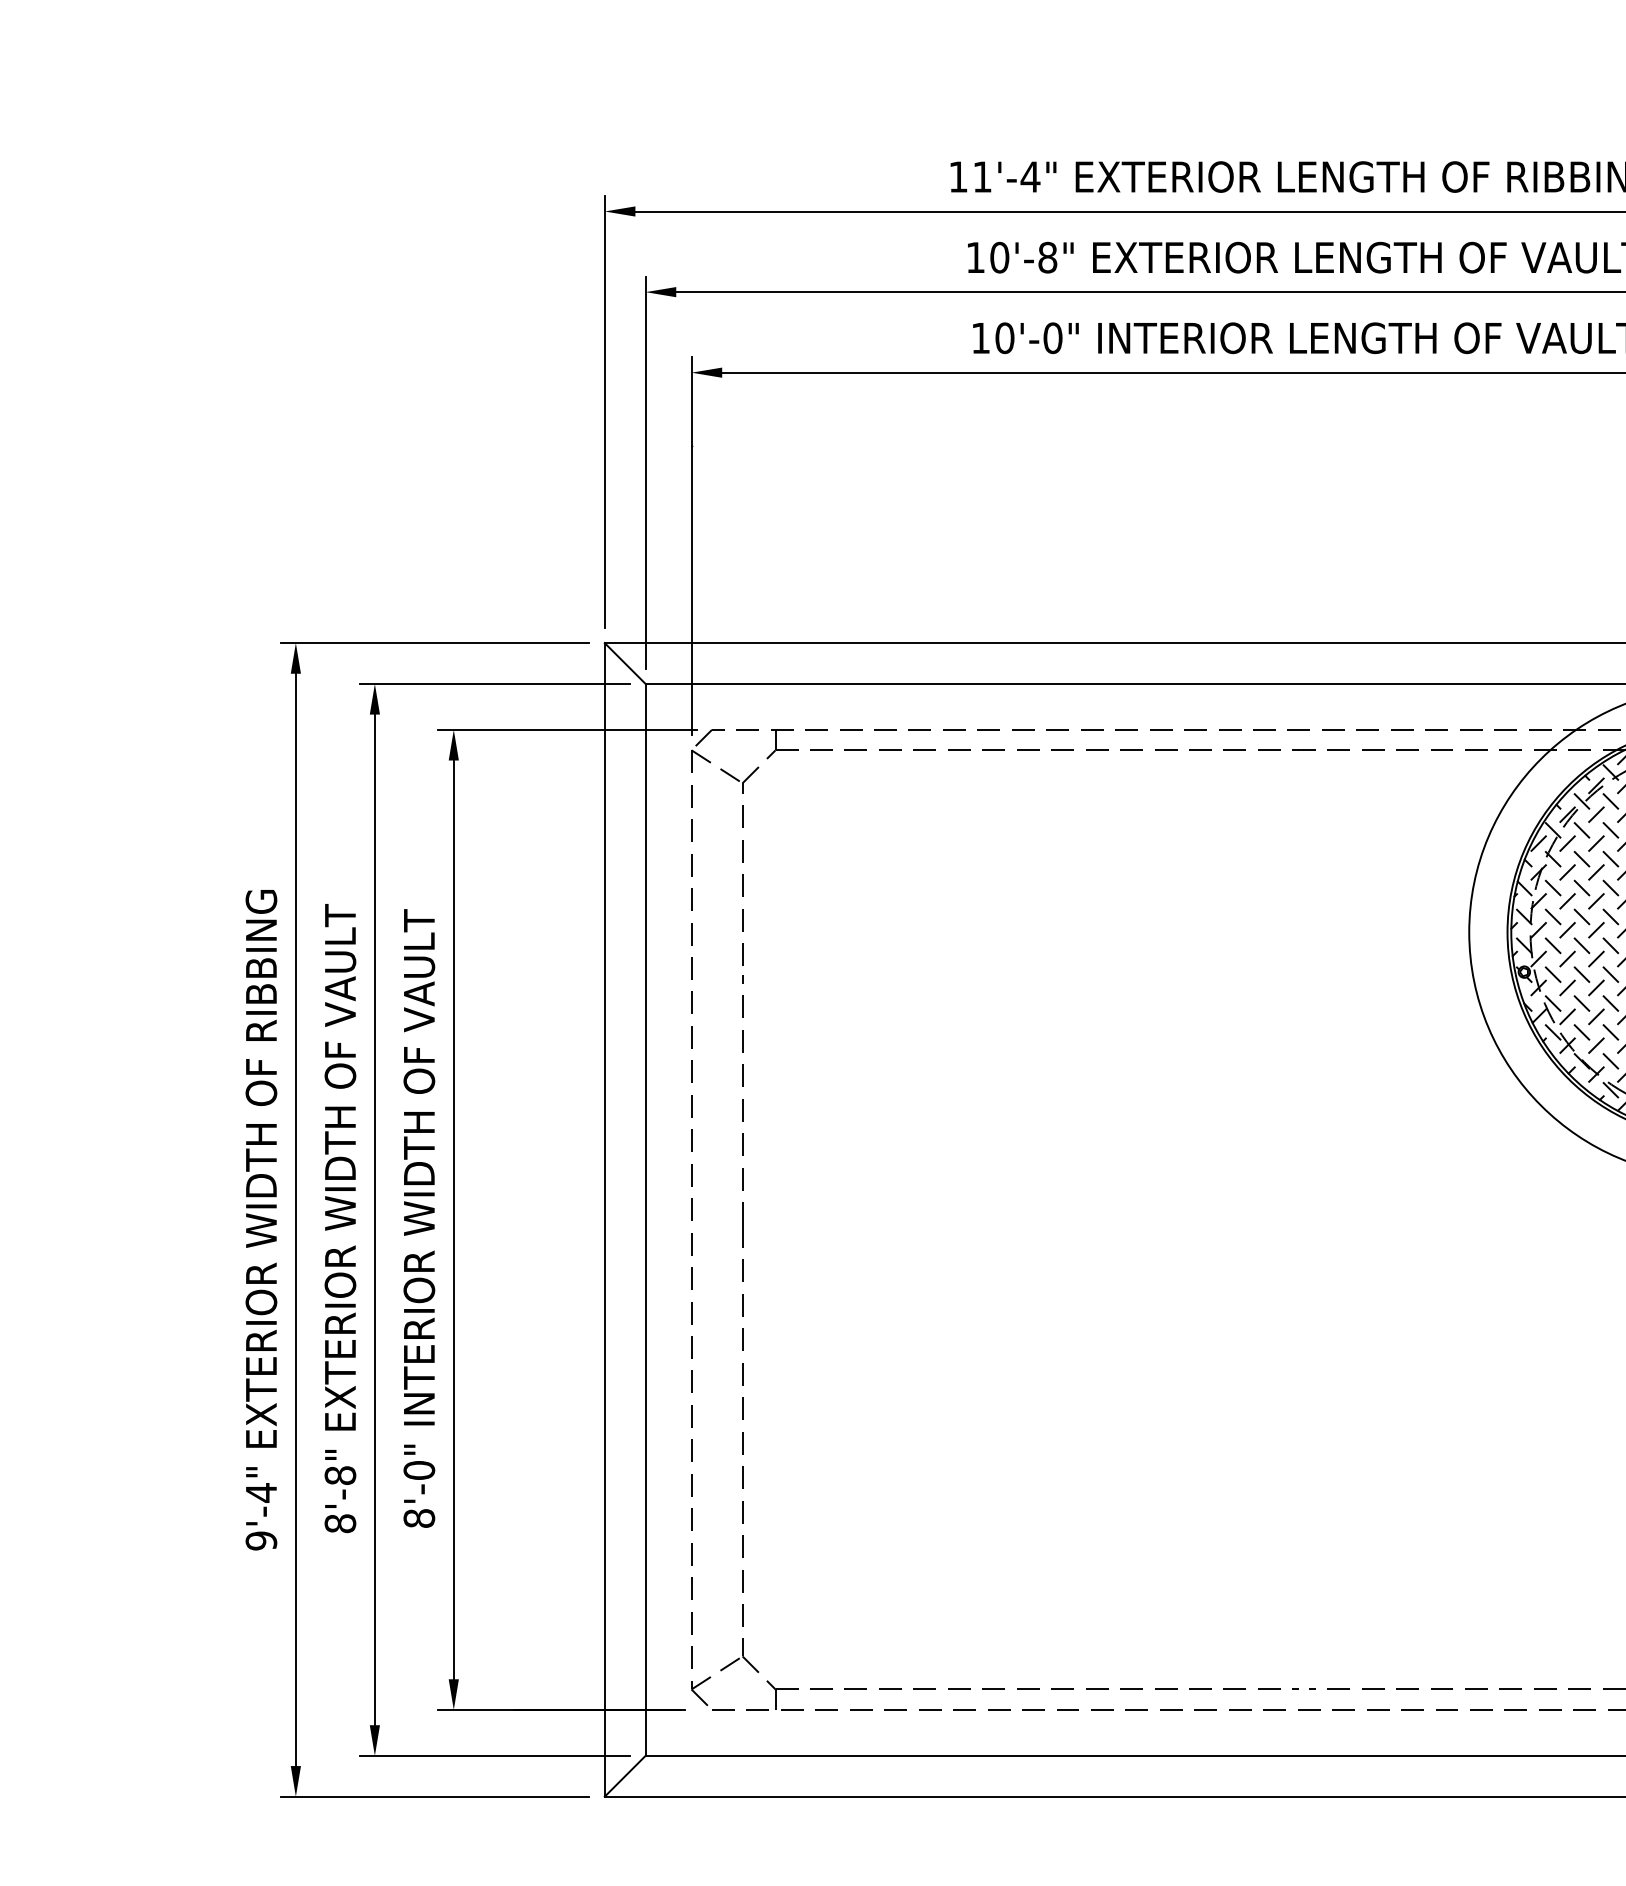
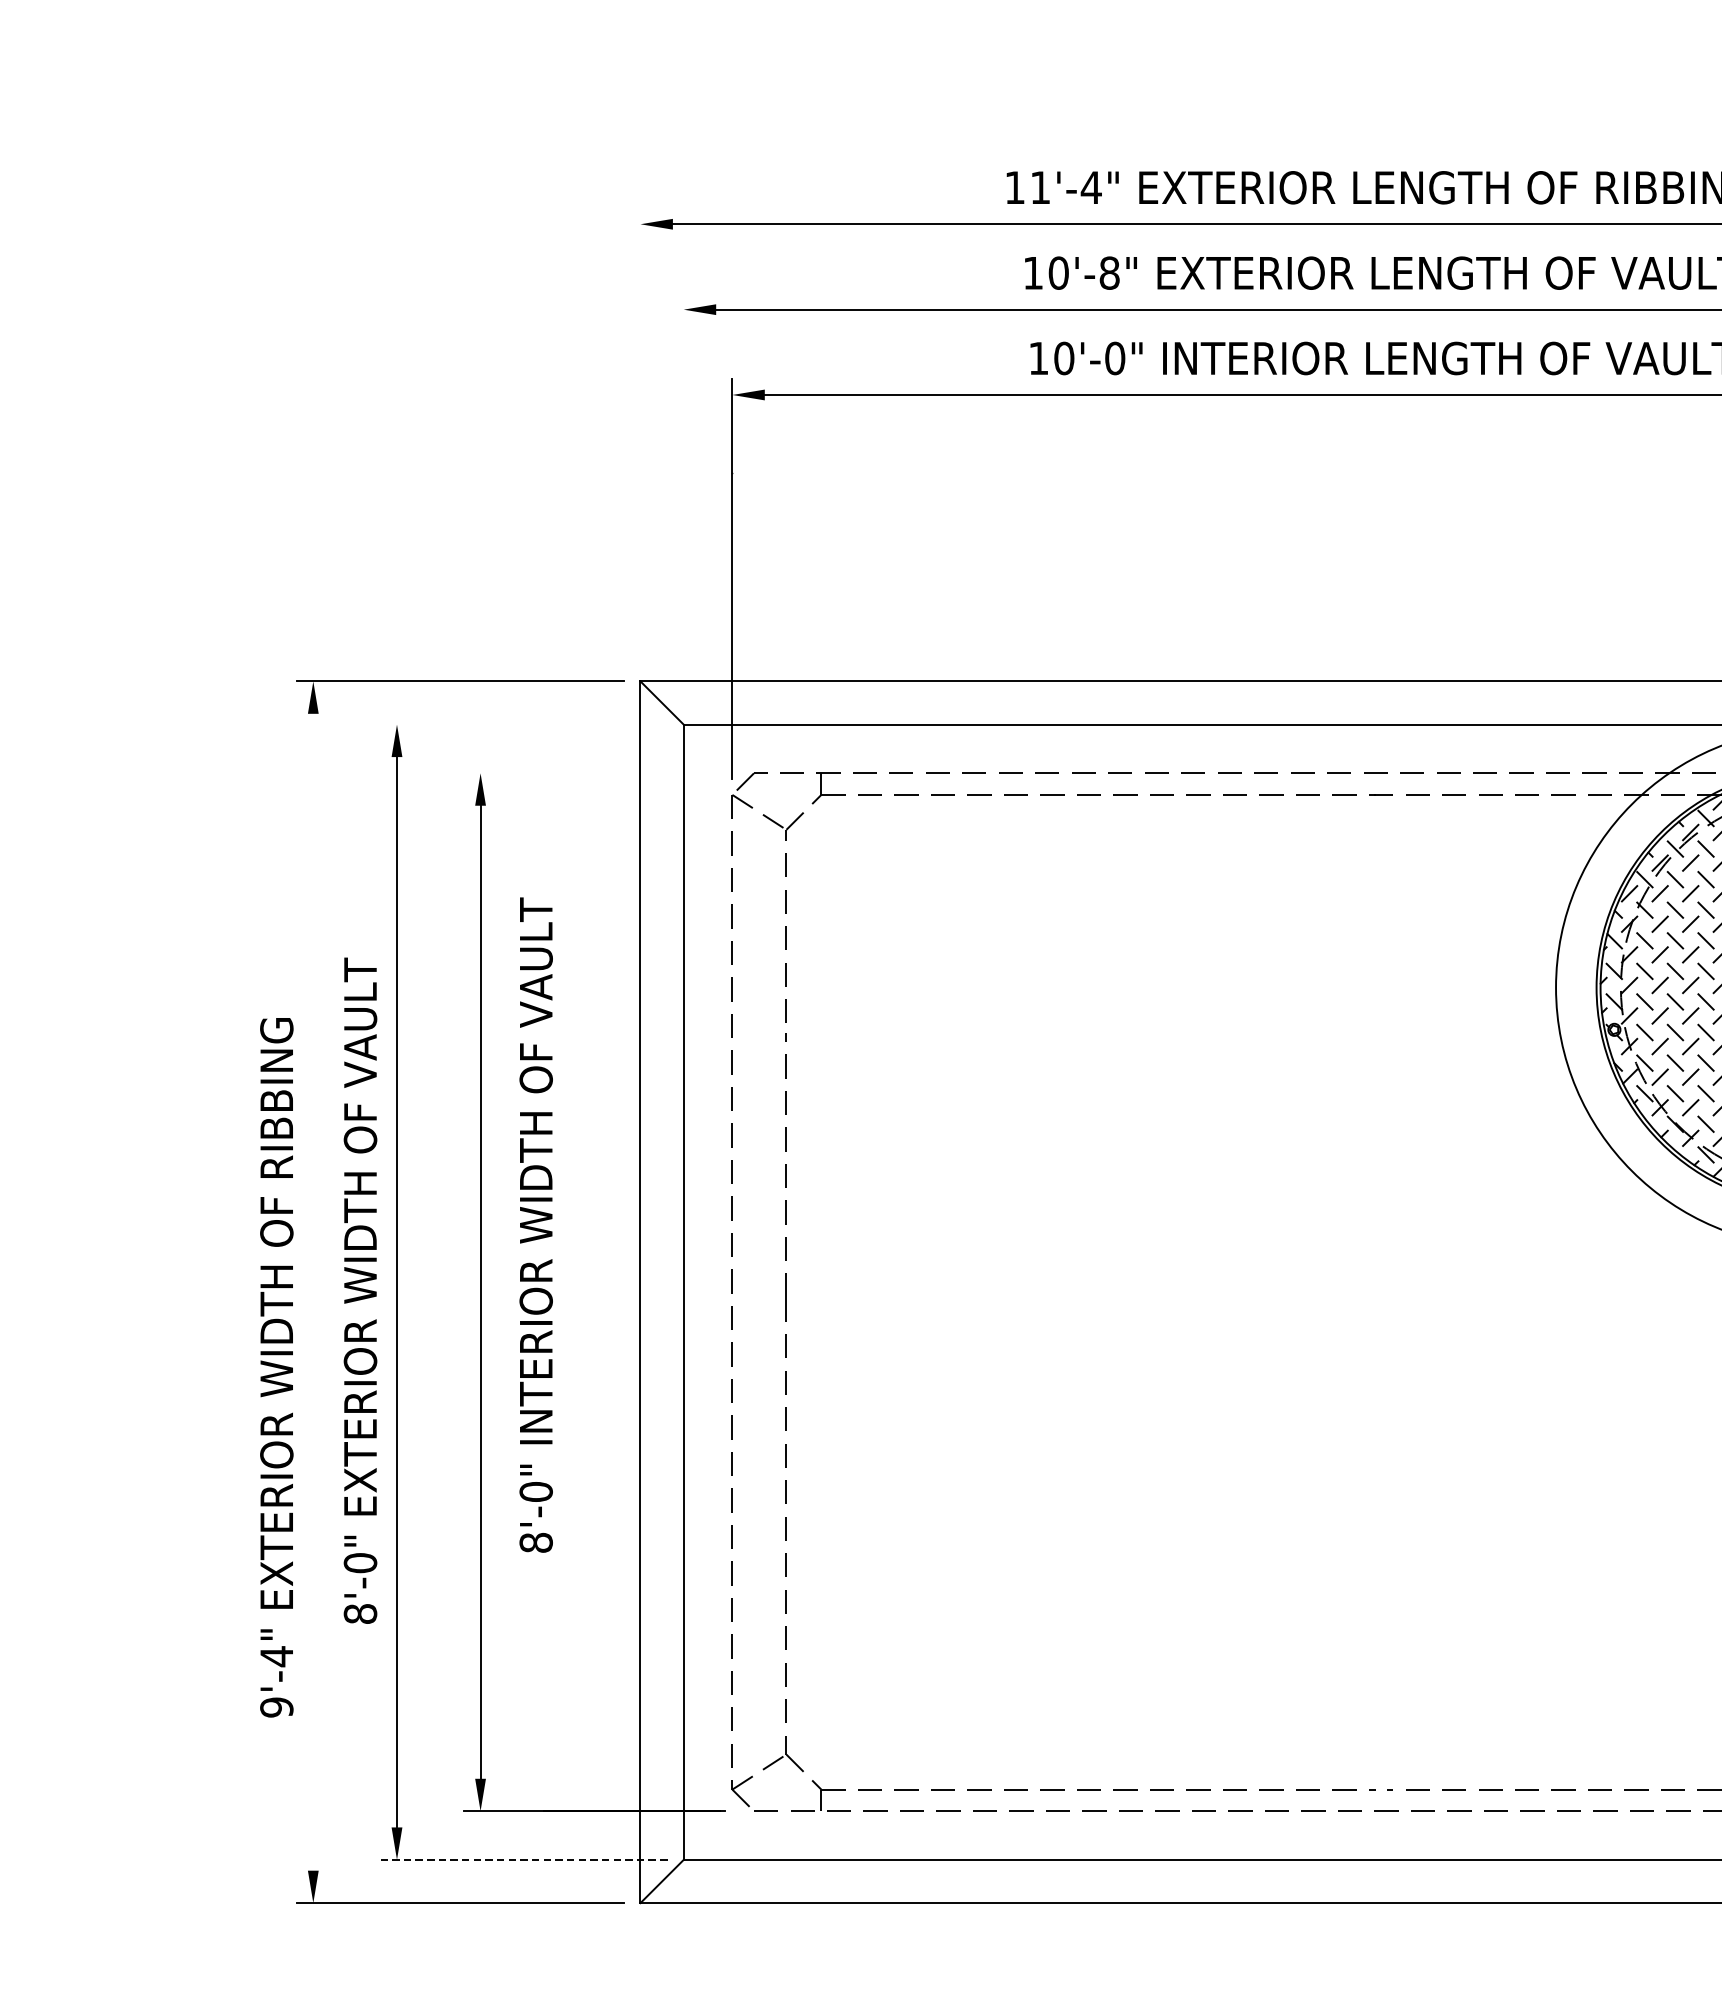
line: (604, 411) -> (640, 436), removed
line: (645, 472) -> (683, 500), removed
line: (494, 683) -> (523, 724), removed
line: (567, 729) -> (600, 772), removed
text: (419, 1218) -> (536, 1225), moved
line: (295, 1219) -> (312, 1291), removed
text: (261, 1220) -> (276, 1368), moved
text: (340, 1475) -> (360, 1562), 8'-8" -> 8'-0"
line: (494, 1755) -> (523, 1859), solid -> dashed

